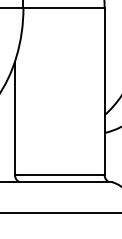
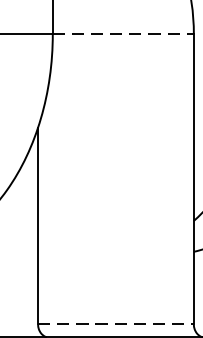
line: (64, 7) -> (124, 33), solid -> dashed
line: (59, 174) -> (115, 323), solid -> dashed

